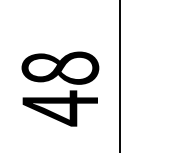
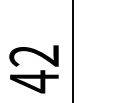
text: (60, 67) -> (34, 55), 48 -> 42

